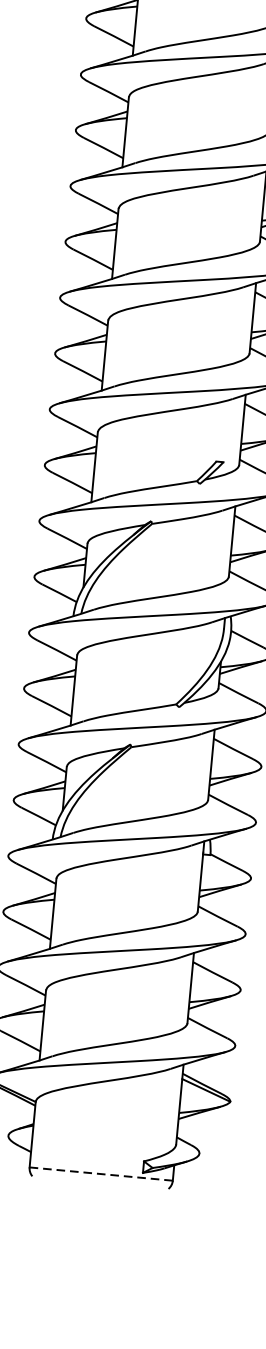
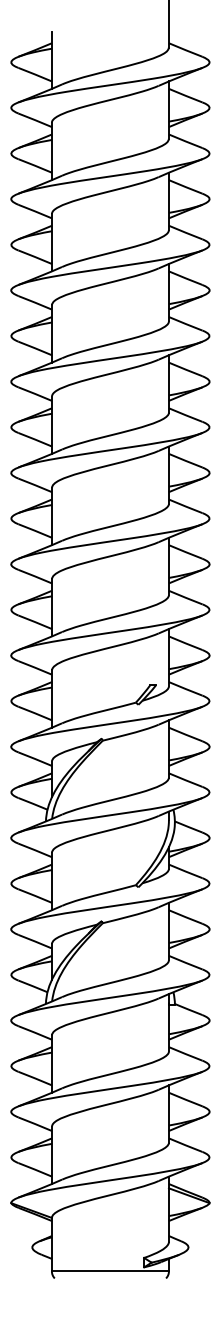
line: (101, 1174) -> (110, 1271), dashed -> solid

